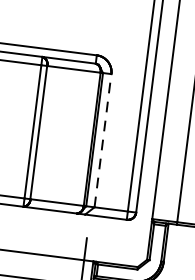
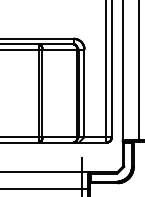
line: (102, 140) -> (84, 93), dashed -> solid

